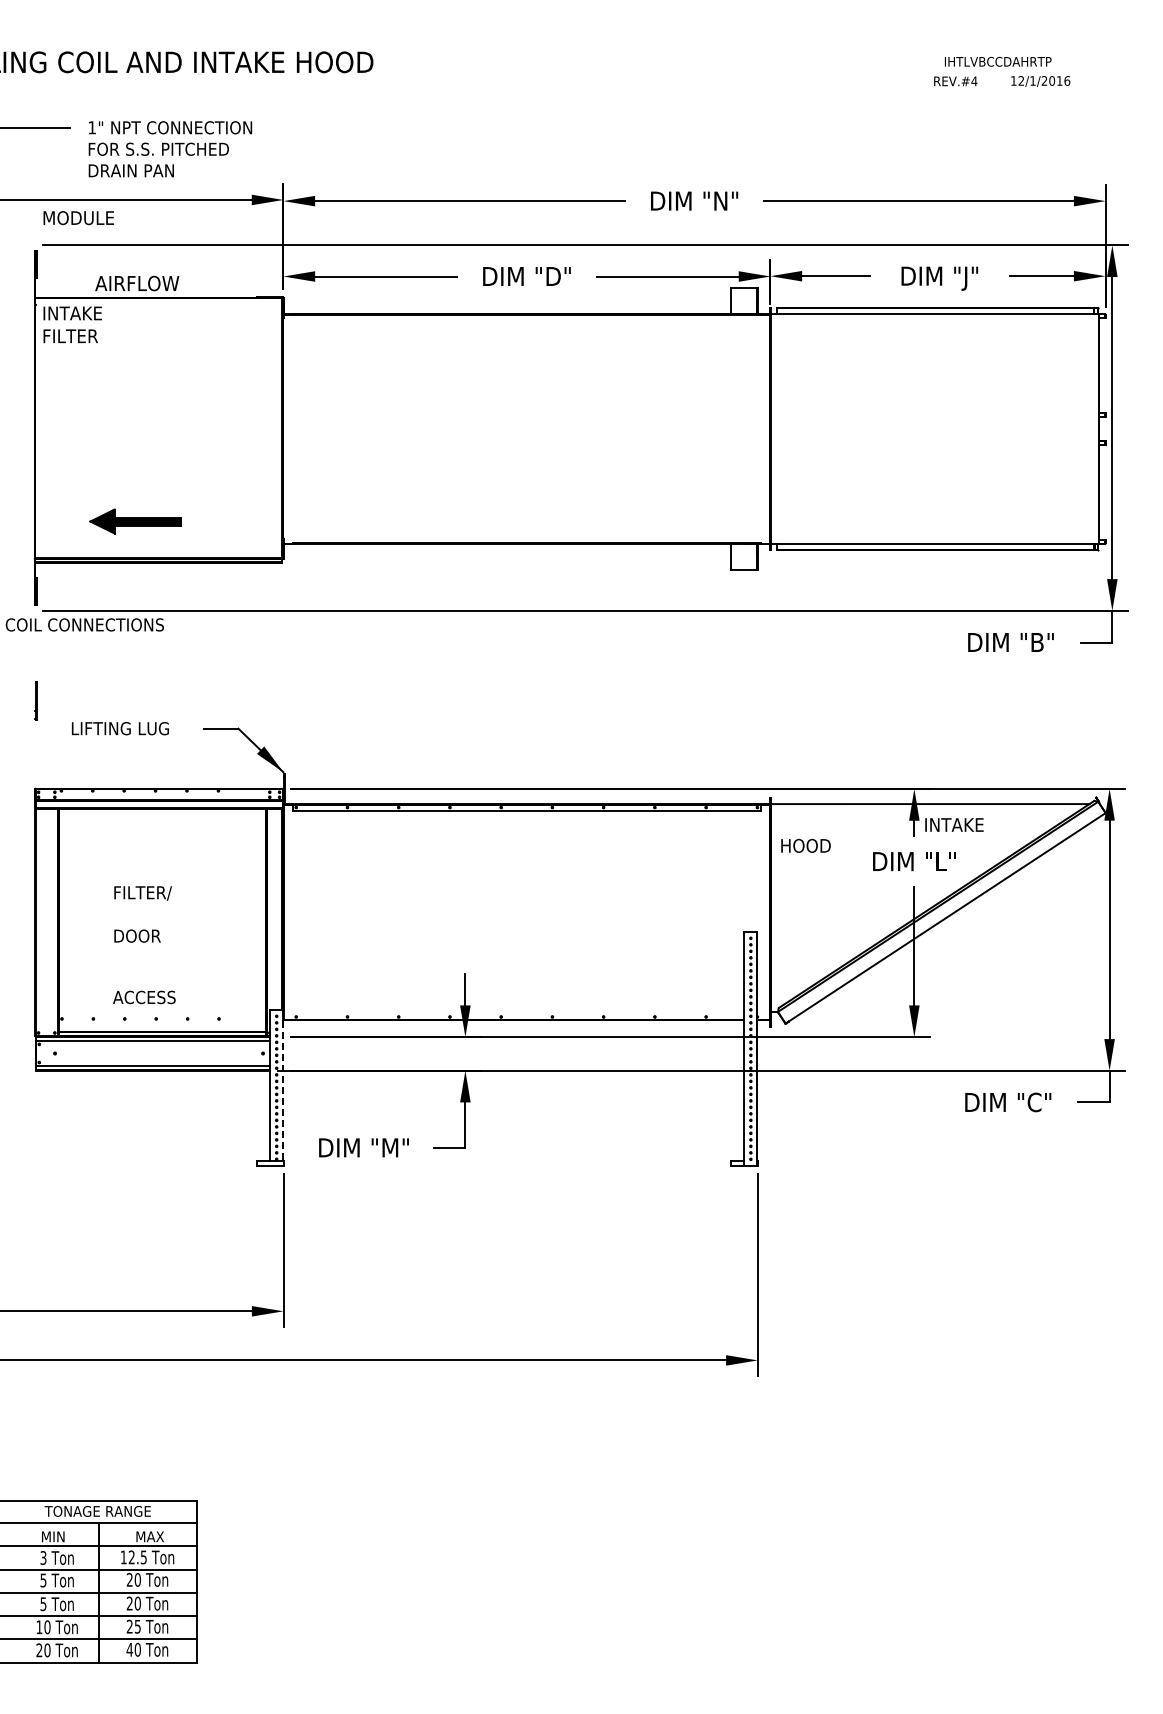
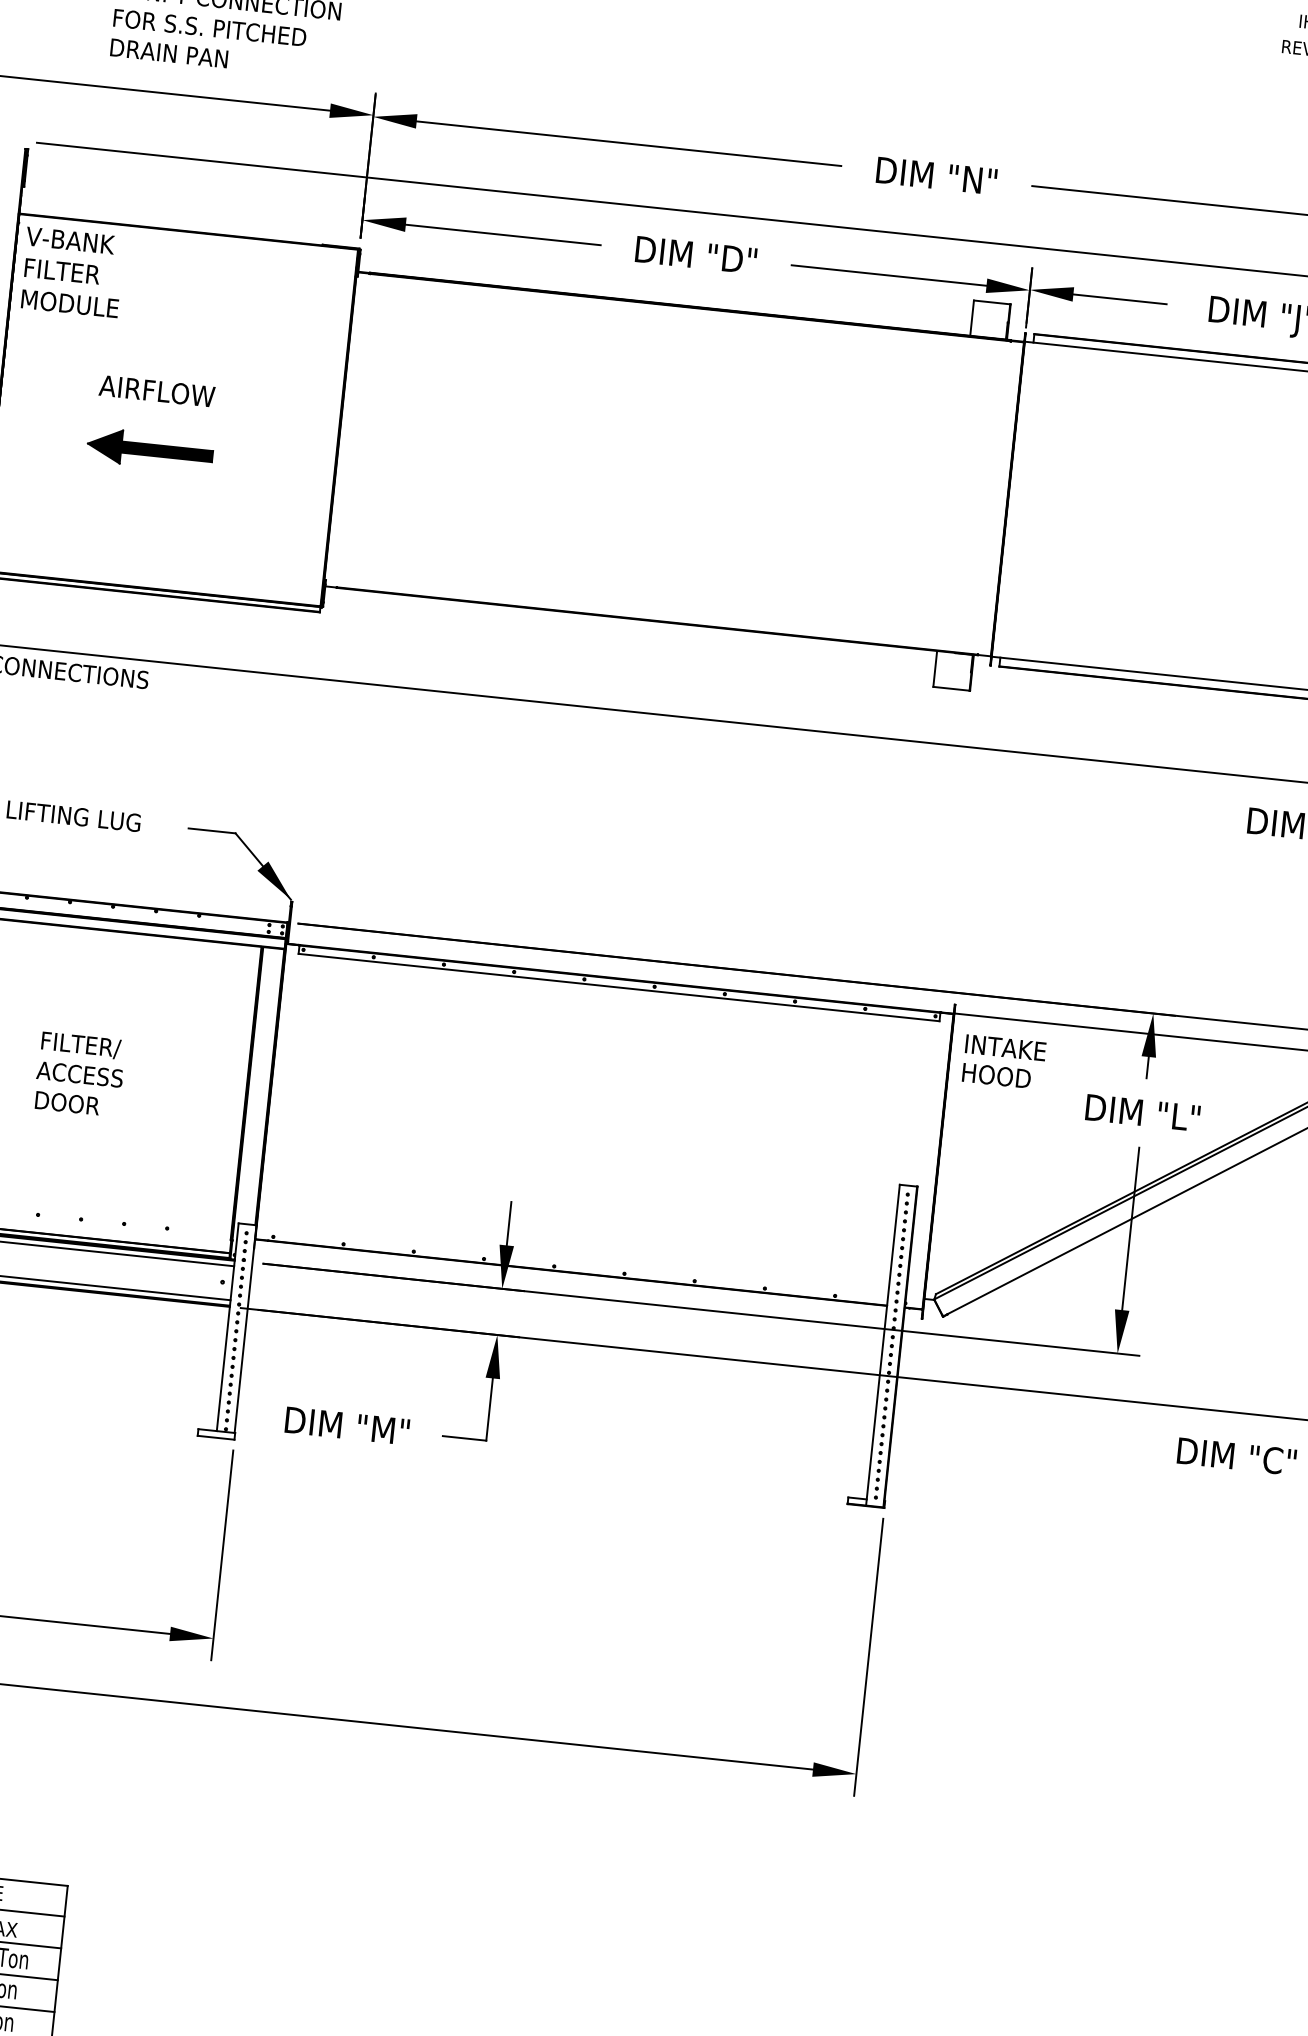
text: (78, 218) -> (69, 304), moved
text: (137, 283) -> (157, 391), moved
text: (74, 313) -> (70, 240), INTAKE -> V-BANK
part: (135, 521) -> (149, 450), moved
text: (954, 824) -> (1005, 1047), moved
text: (144, 997) -> (80, 1074), moved
line: (283, 1085) -> (245, 1328), dashed -> solid

